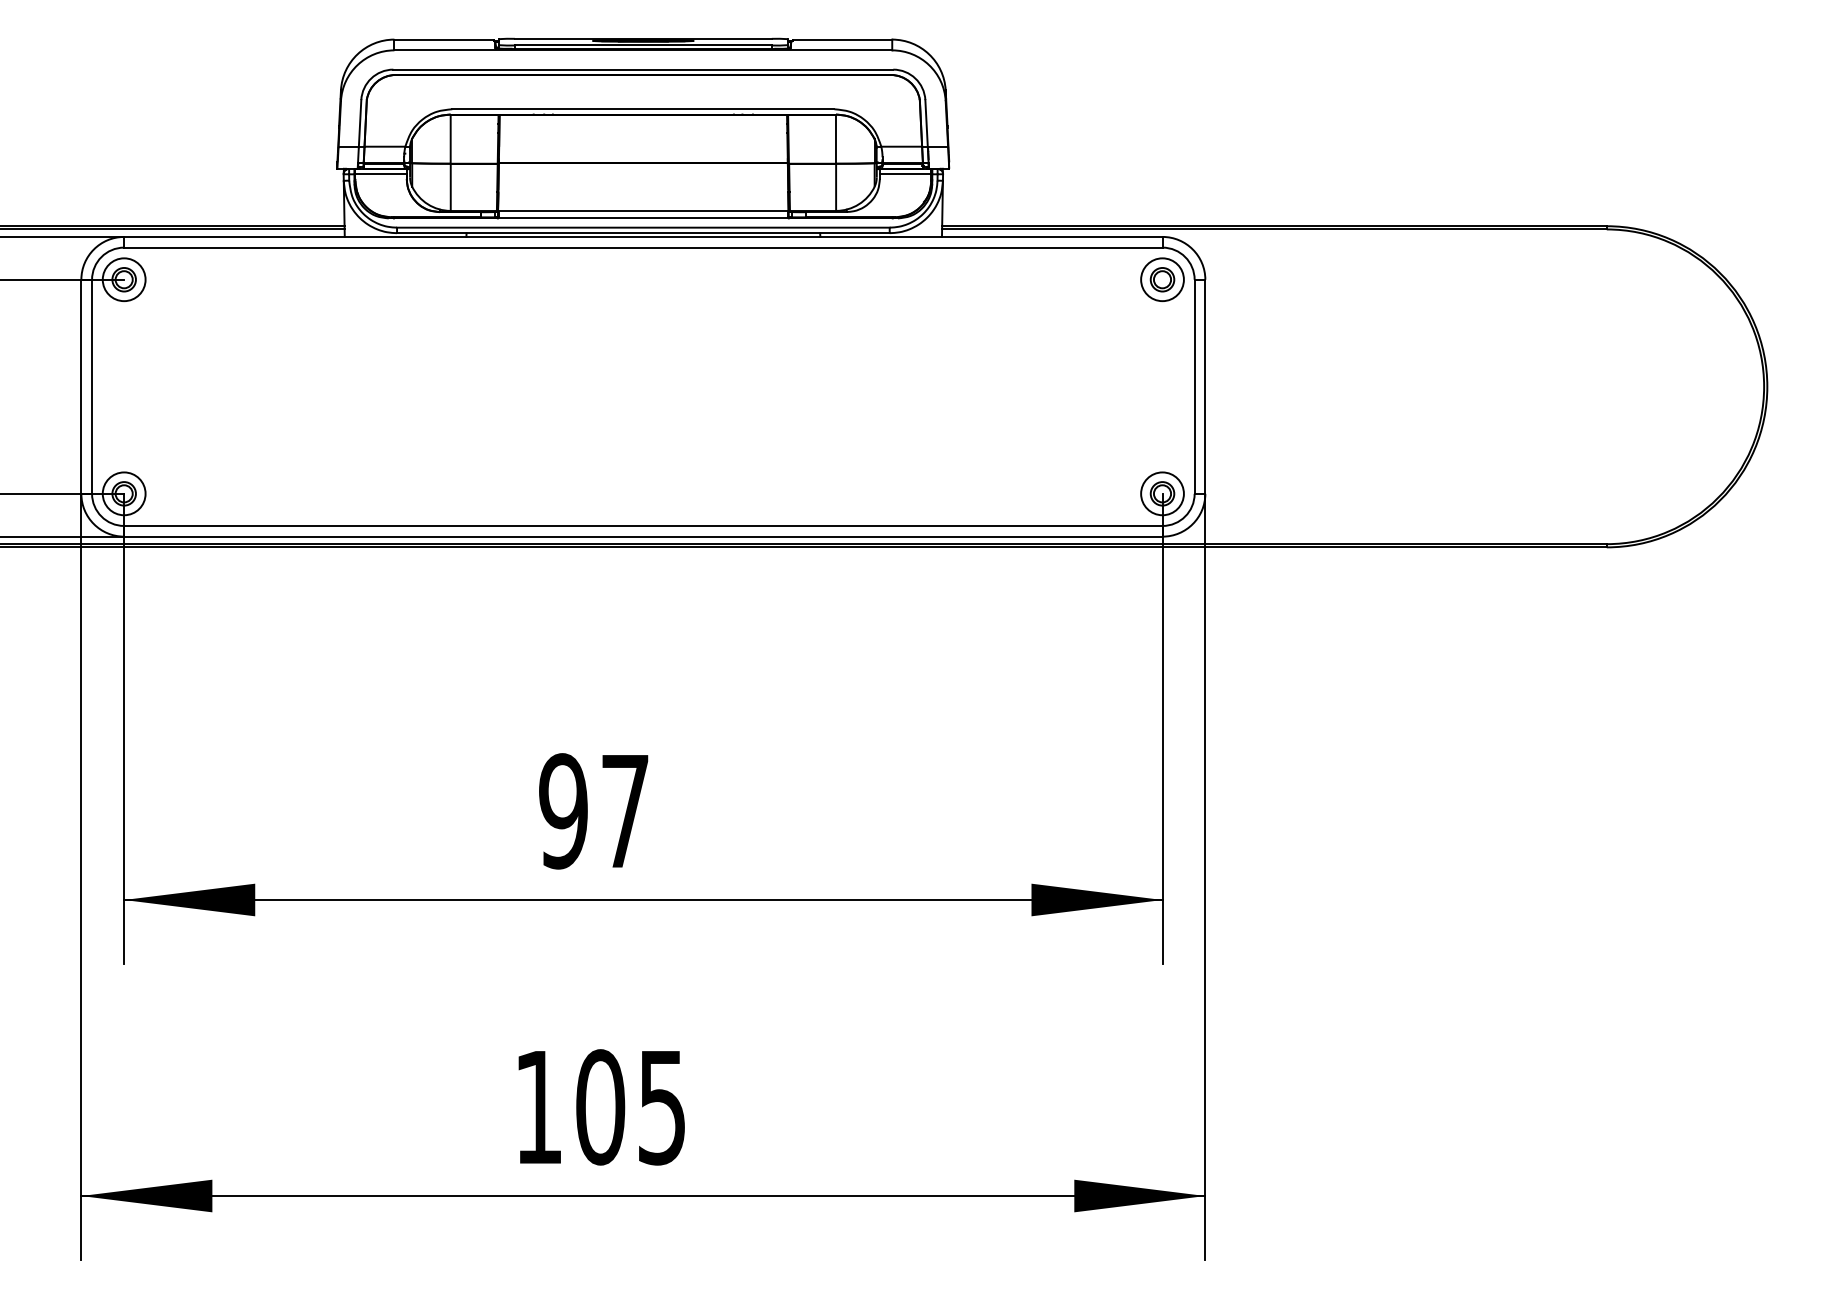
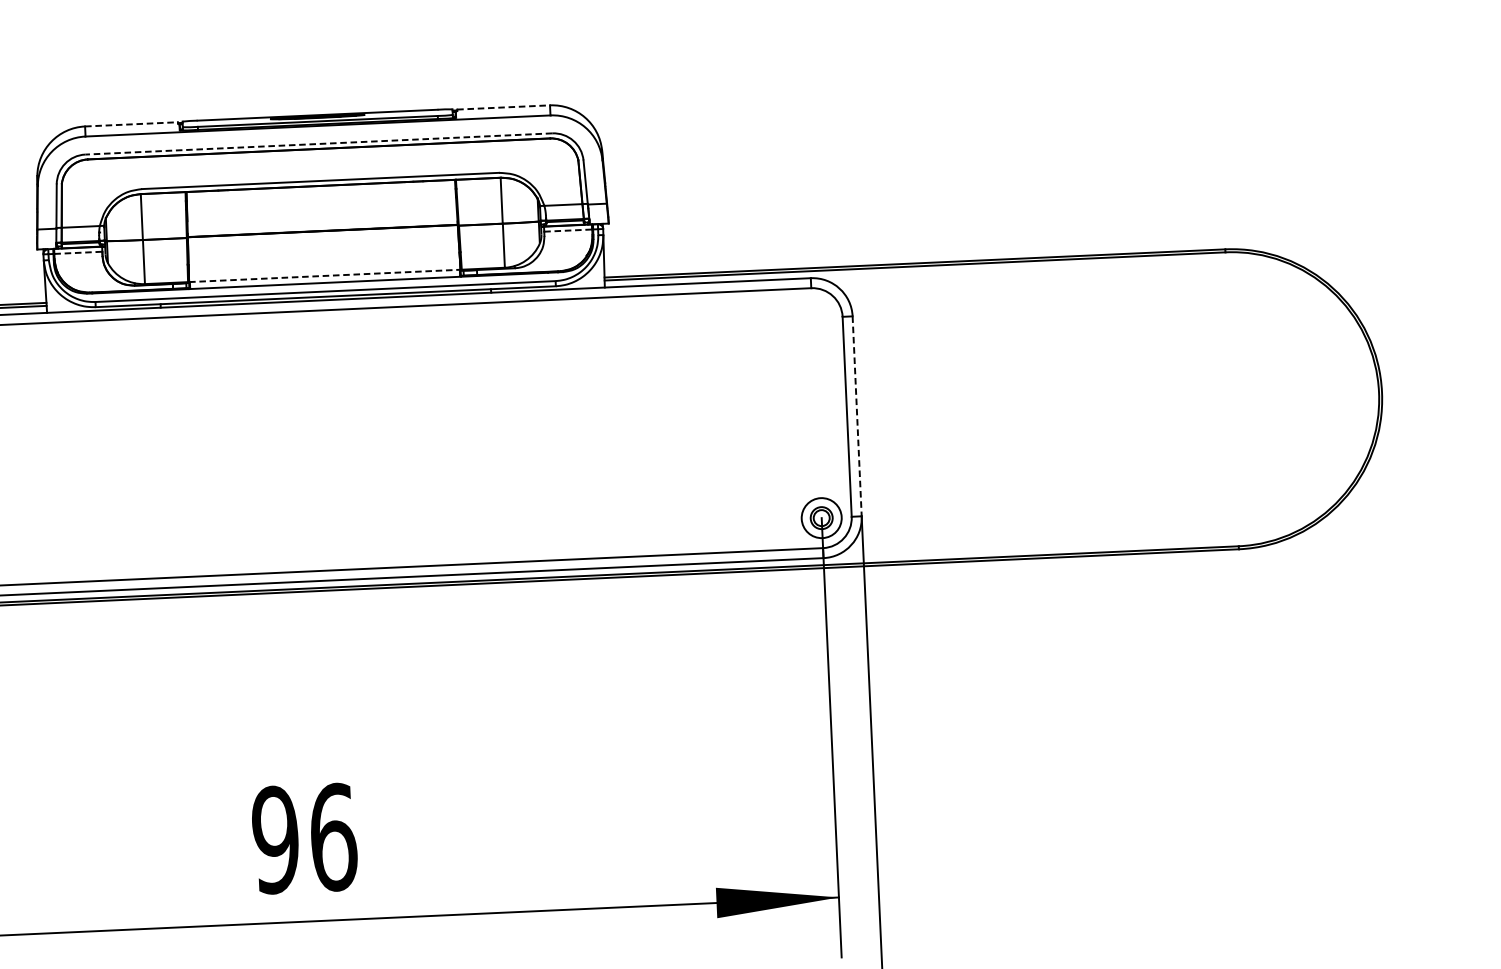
line: (444, 39) -> (131, 124), solid -> dashed
line: (842, 39) -> (503, 107), solid -> dashed
line: (643, 69) -> (318, 143), solid -> dashed
line: (381, 174) -> (78, 253), solid -> dashed
line: (905, 174) -> (568, 230), solid -> dashed
line: (643, 210) -> (324, 275), solid -> dashed
part: (1162, 279) -> (812, 317), removed
line: (1205, 387) -> (857, 416), solid -> dashed
text: (625, 811) -> (333, 837), 97 -> 96

